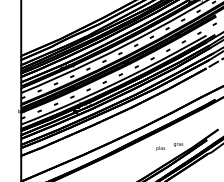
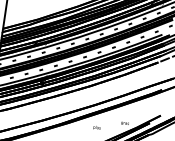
text: (160, 148) -> (96, 127), moved

